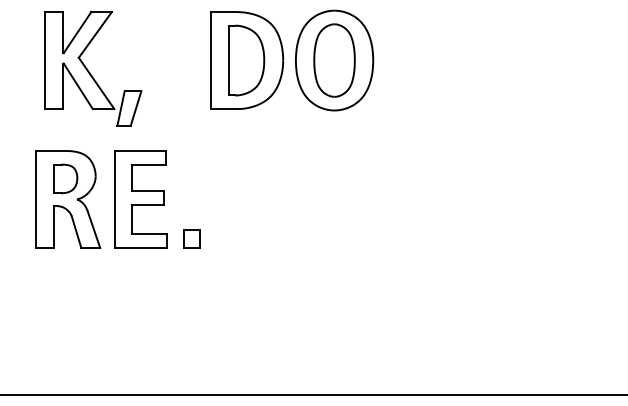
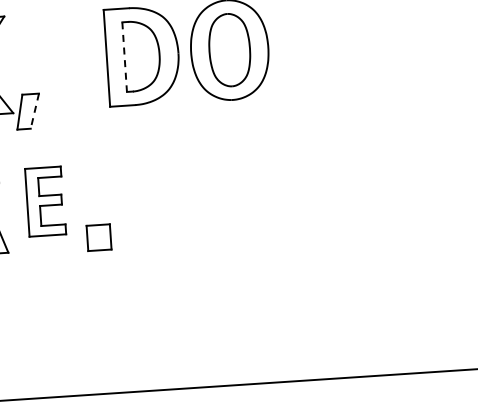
line: (229, 60) -> (124, 57), solid -> dashed
line: (135, 109) -> (34, 112), solid -> dashed
part: (140, 199) -> (45, 201), size x0.7
part: (191, 238) -> (98, 237), size x1.4

